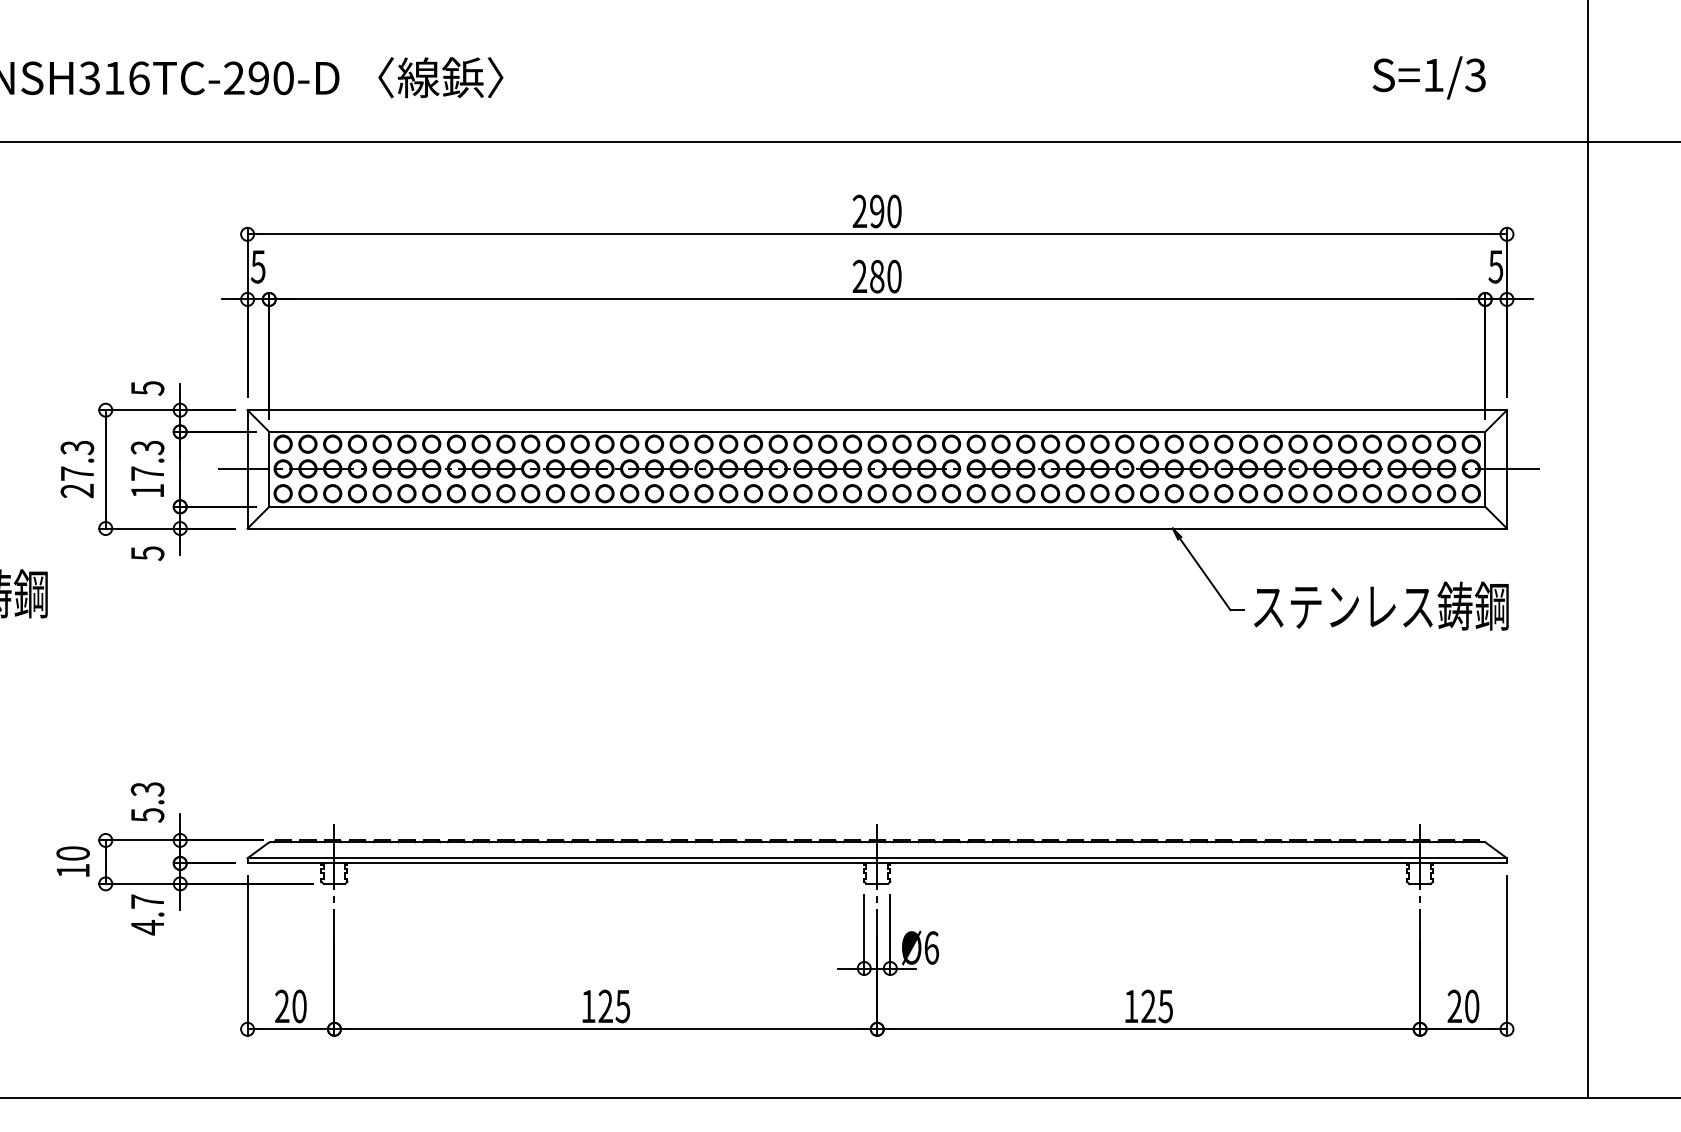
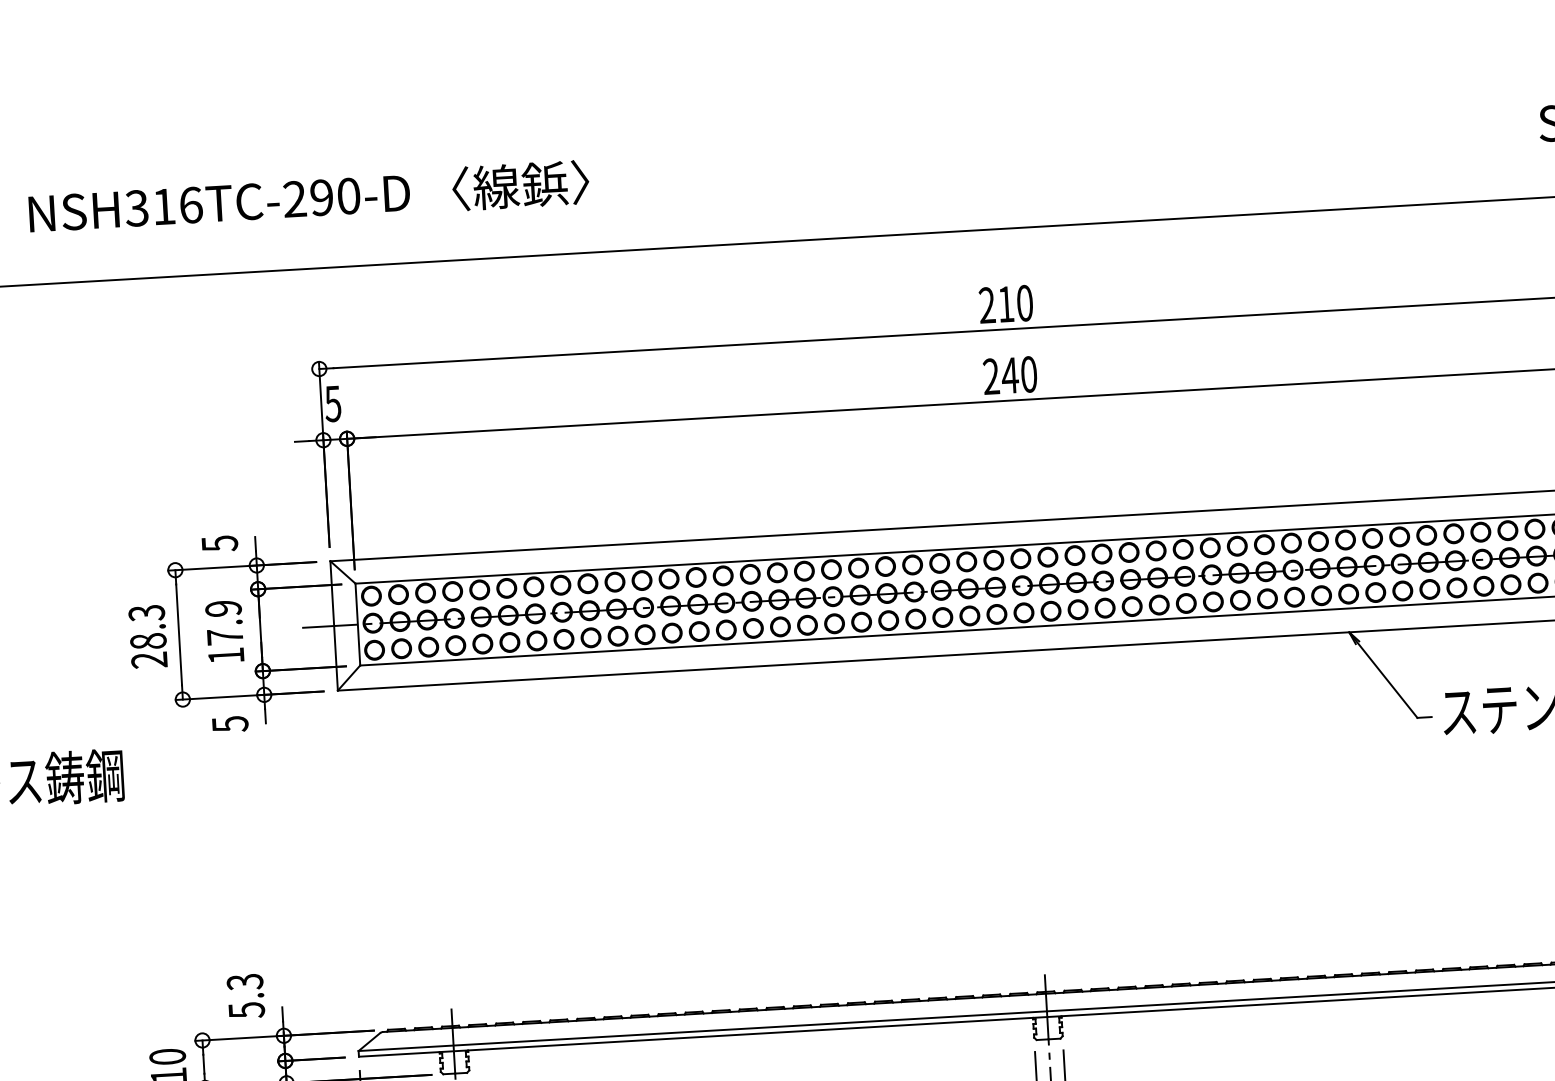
text: (877, 211) -> (1006, 304), 290 -> 210
text: (876, 276) -> (1009, 375), 280 -> 240
text: (147, 447) -> (223, 608), 17.3 -> 17.9
text: (77, 473) -> (148, 641), 27.3 -> 28.3

